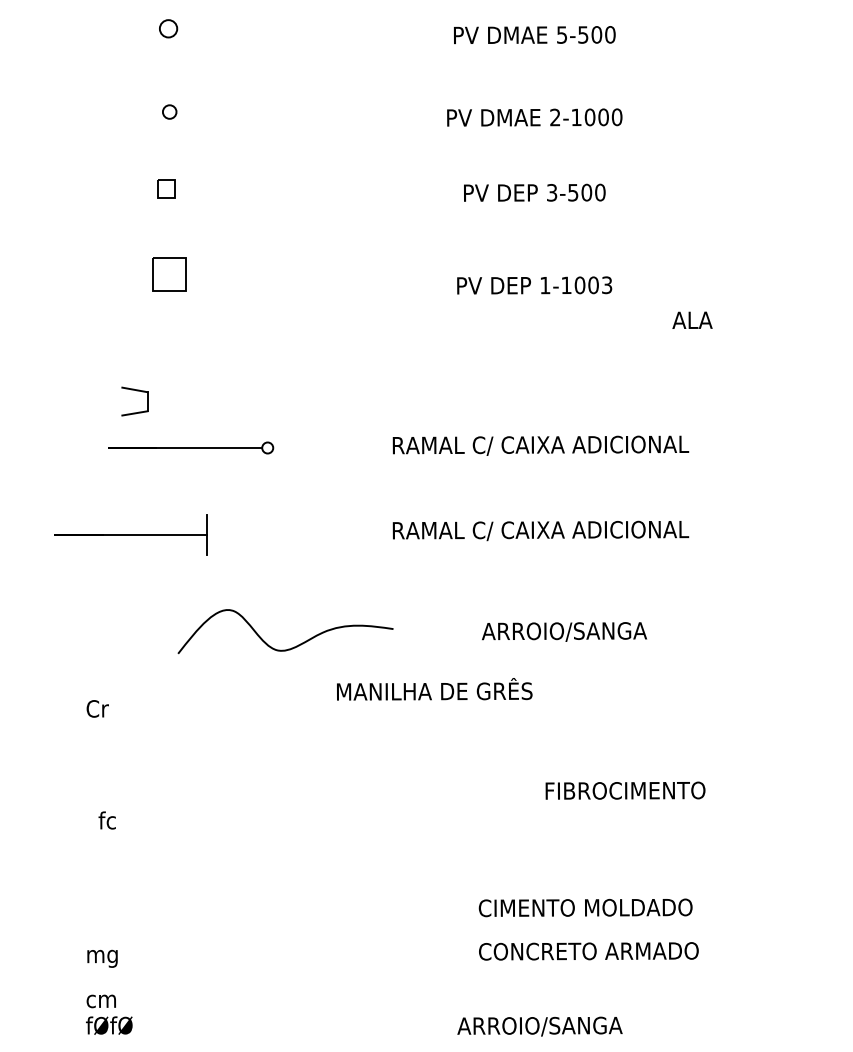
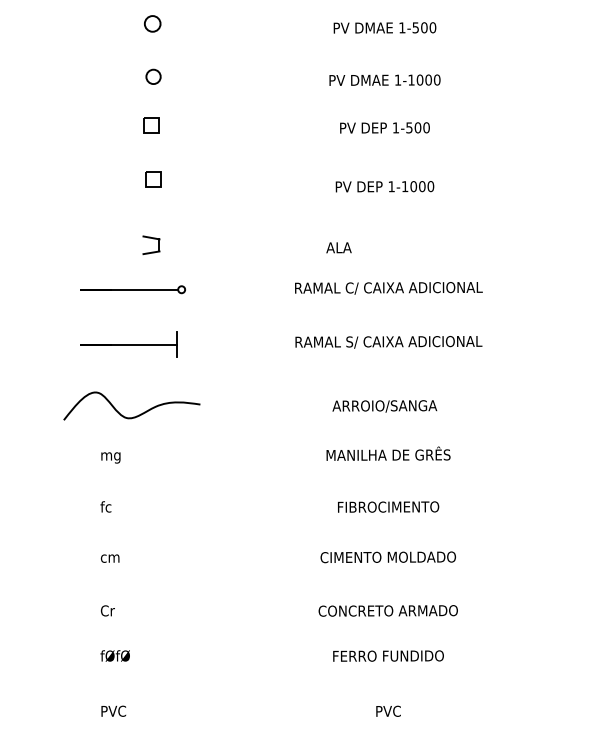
circle: (168, 28) -> (152, 23), size x1.43
text: (562, 34) -> (402, 27), 5-500 -> 1-500
circle: (169, 111) -> (153, 76), size x1.67
text: (554, 116) -> (397, 79), 2-1000 -> 1-1000
part: (166, 188) -> (151, 125), size x1.43
text: (551, 192) -> (395, 127), 3-500 -> 1-500
part: (169, 274) -> (153, 179), size x0.71
text: (606, 285) -> (430, 186), 1-1003 -> 1-1000
text: (691, 319) -> (338, 247), moved
part: (134, 400) -> (151, 244), moved
part: (190, 447) -> (132, 289), moved
text: (540, 531) -> (388, 342), RAMAL C/ CAIXA ADICIONAL -> RAMAL S/ CAIXA ADICIONAL
text: (563, 632) -> (384, 406), moved
curve: (292, 646) -> (136, 415), moved
text: (434, 688) -> (388, 453), moved
text: (101, 710) -> (110, 456), Cr -> mg
text: (625, 789) -> (388, 506), moved
text: (106, 819) -> (105, 506), moved
text: (584, 908) -> (387, 557), moved
text: (587, 950) -> (387, 610), moved
text: (101, 957) -> (110, 612), mg -> Cr
text: (100, 1001) -> (109, 558), moved
text: (540, 1026) -> (388, 656), ARROIO/SANGA -> FERRO FUNDIDO

